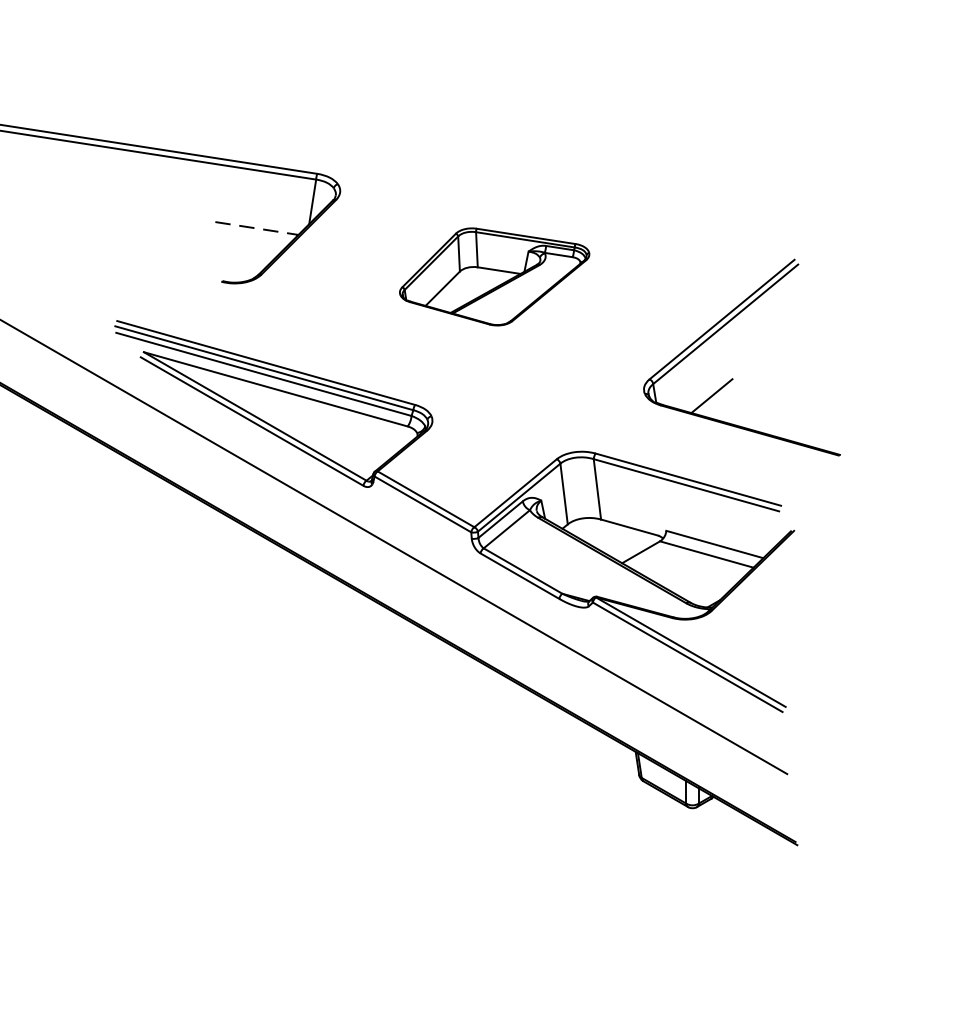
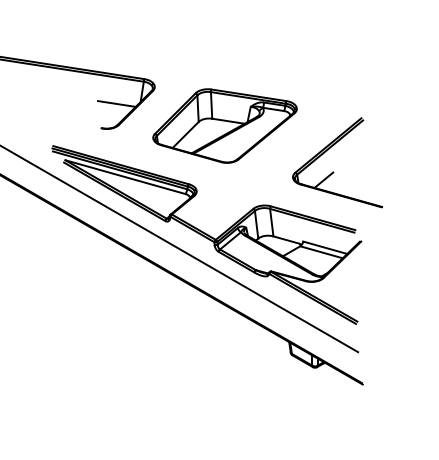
line: (258, 229) -> (117, 104), dashed -> solid
part: (493, 275) -> (224, 125), size x1.67

